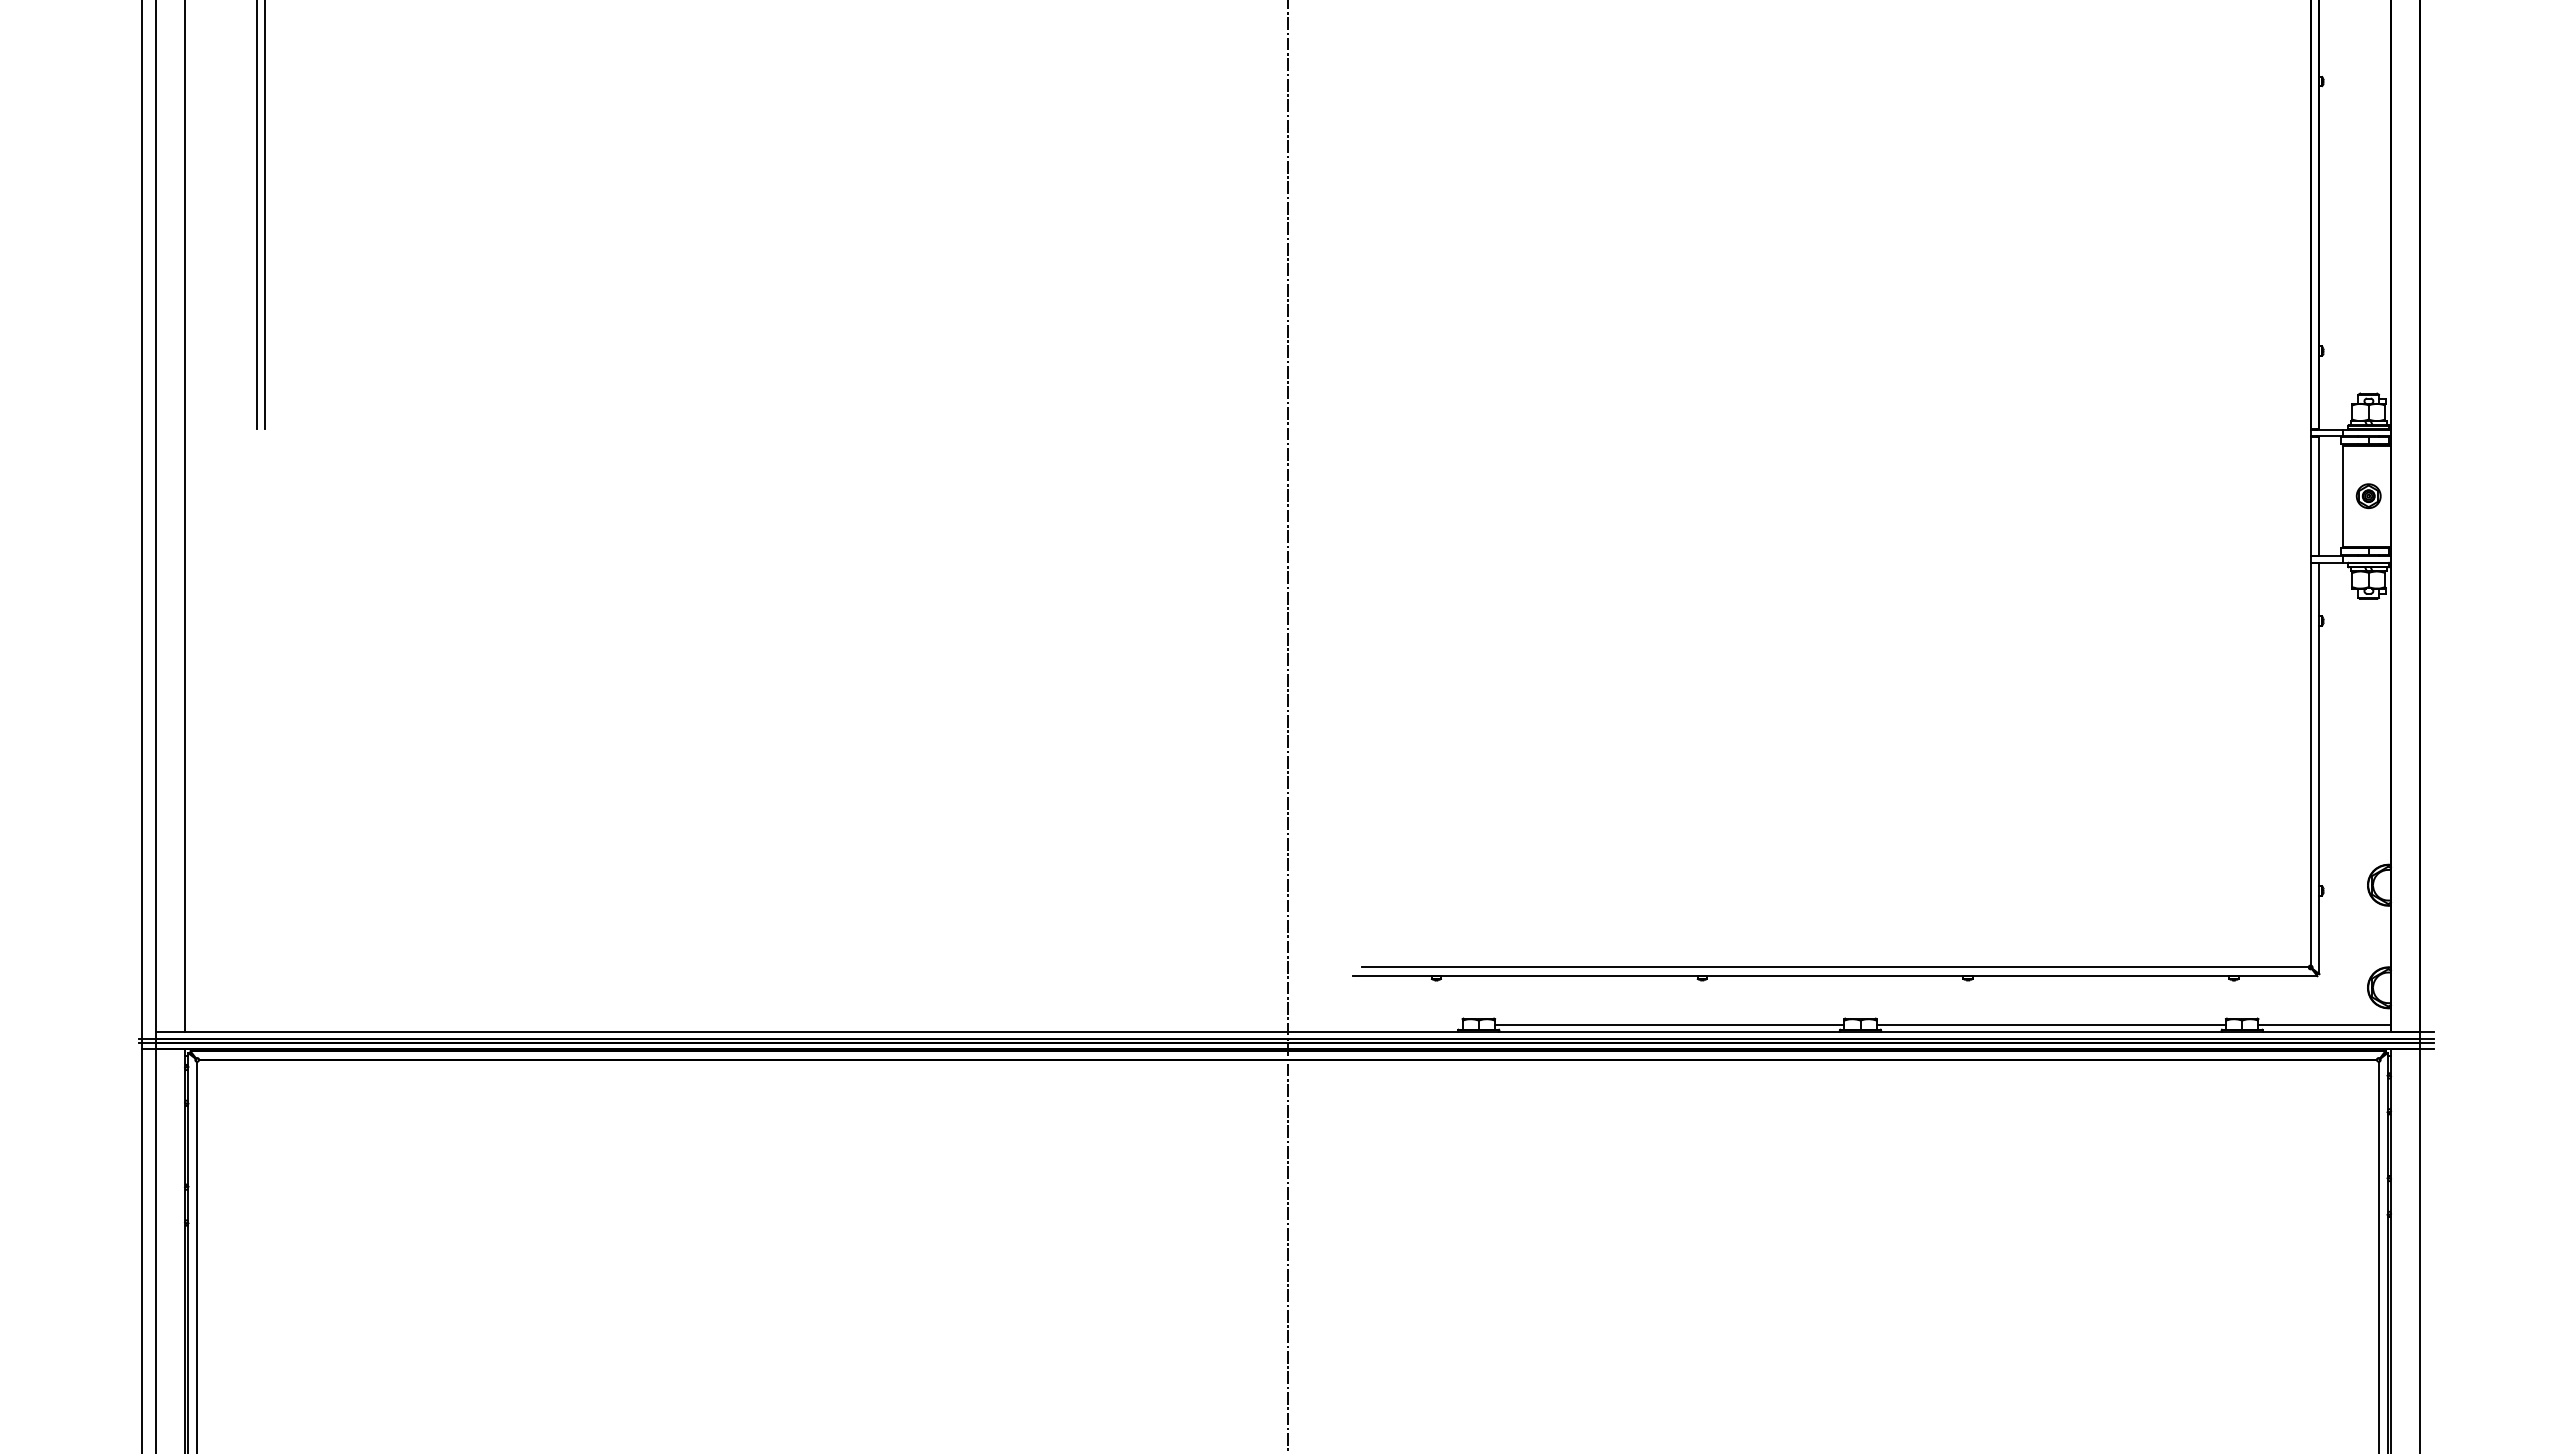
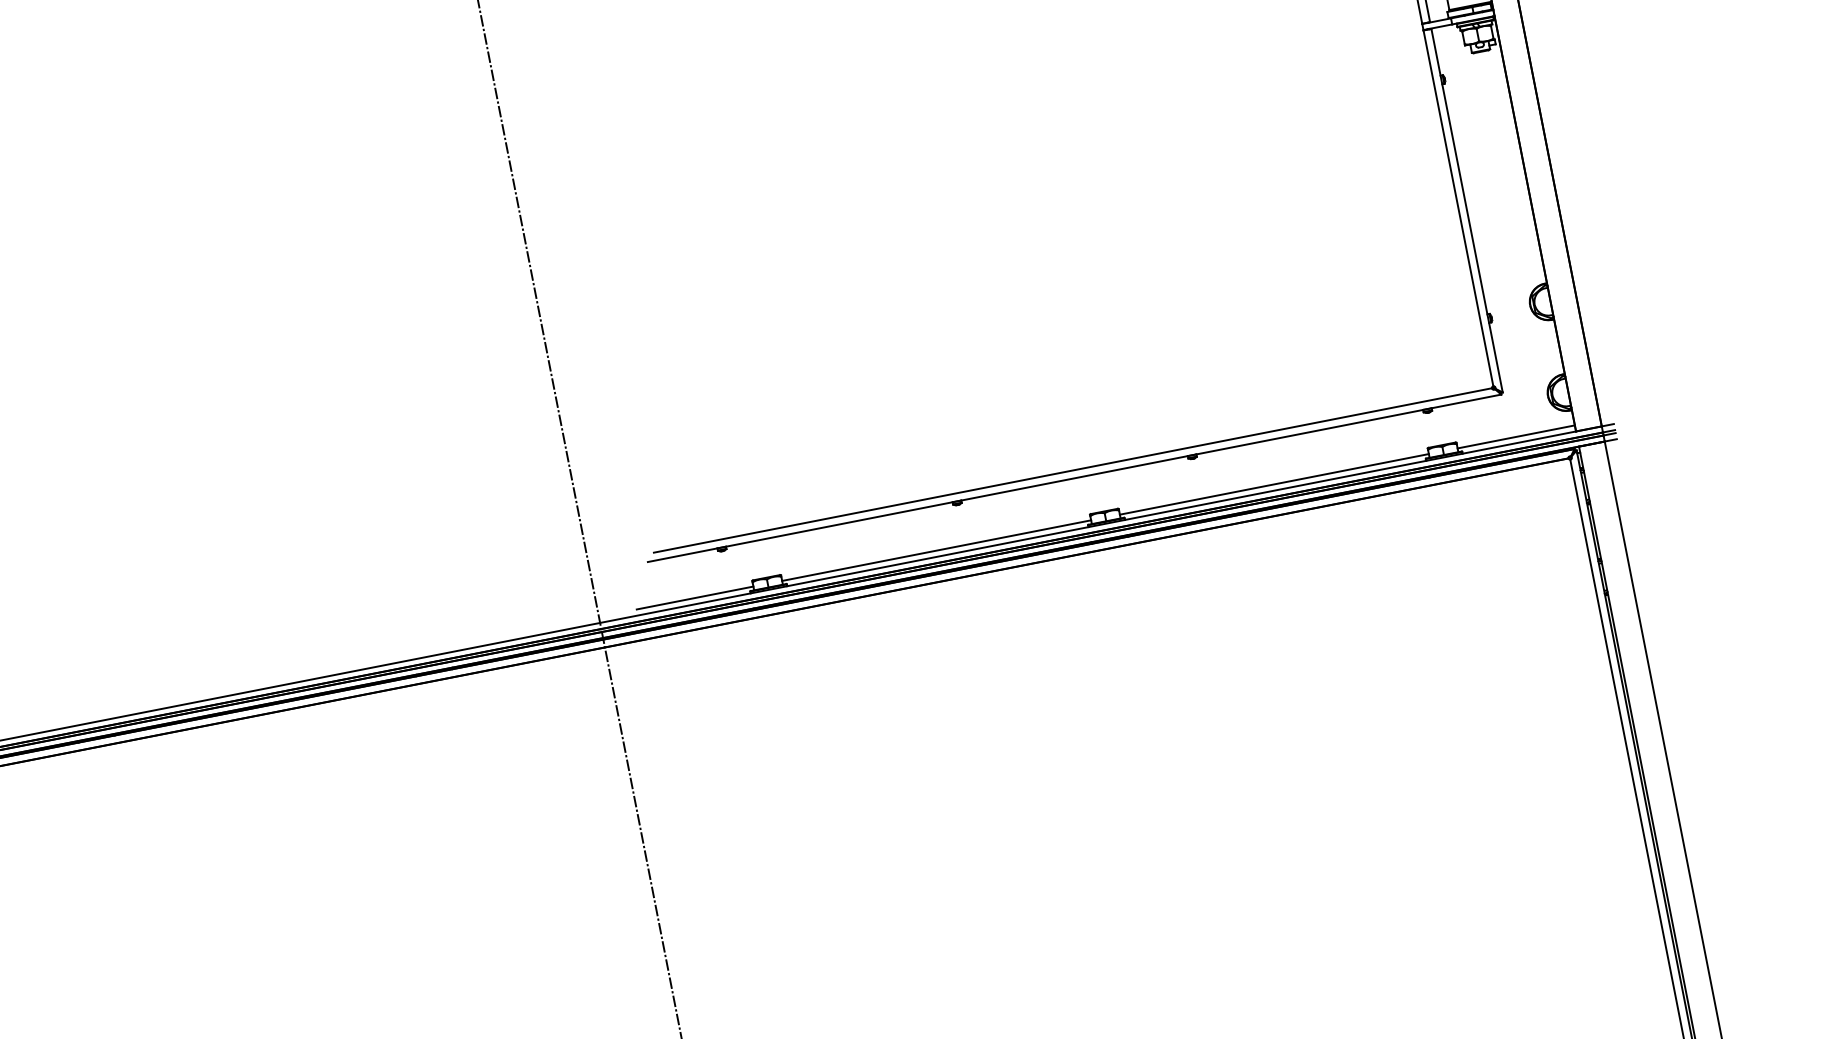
line: (1396, 1025) -> (694, 598), added

